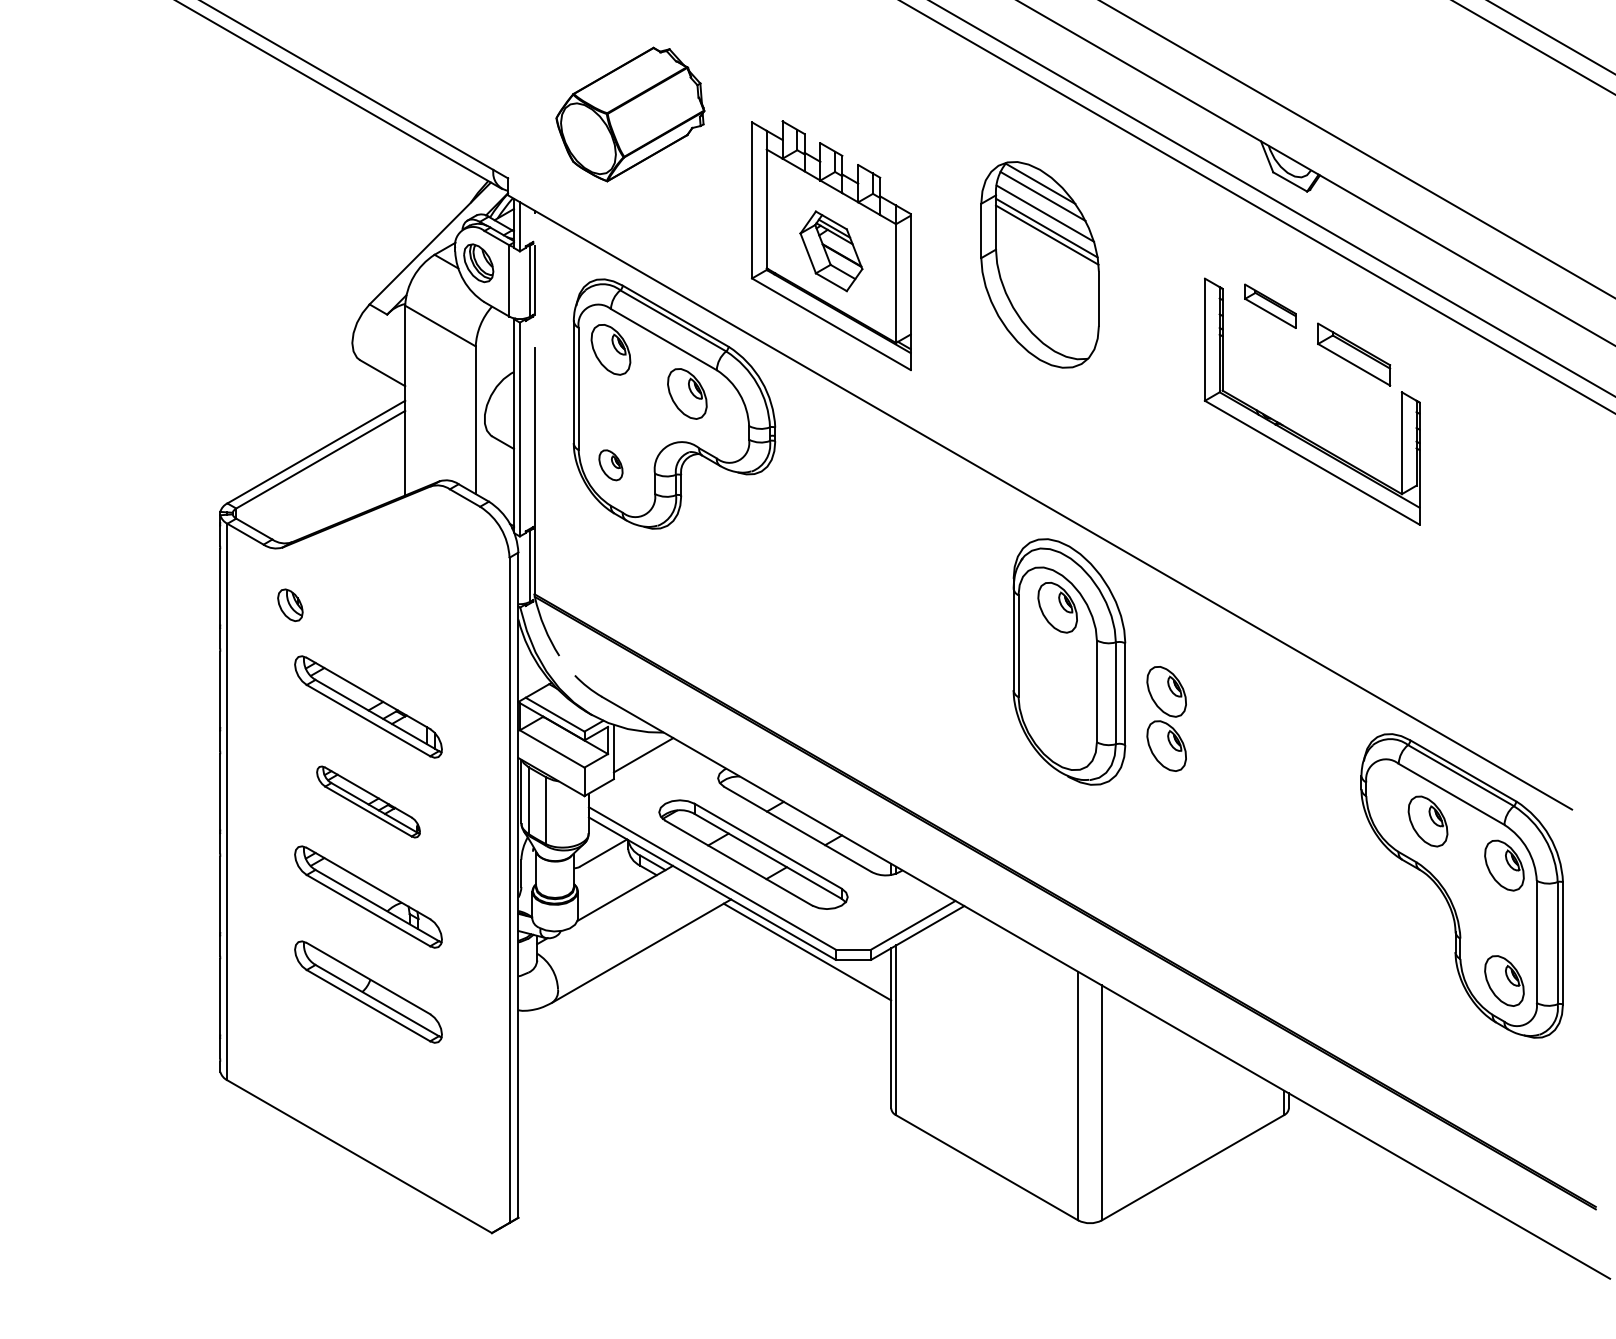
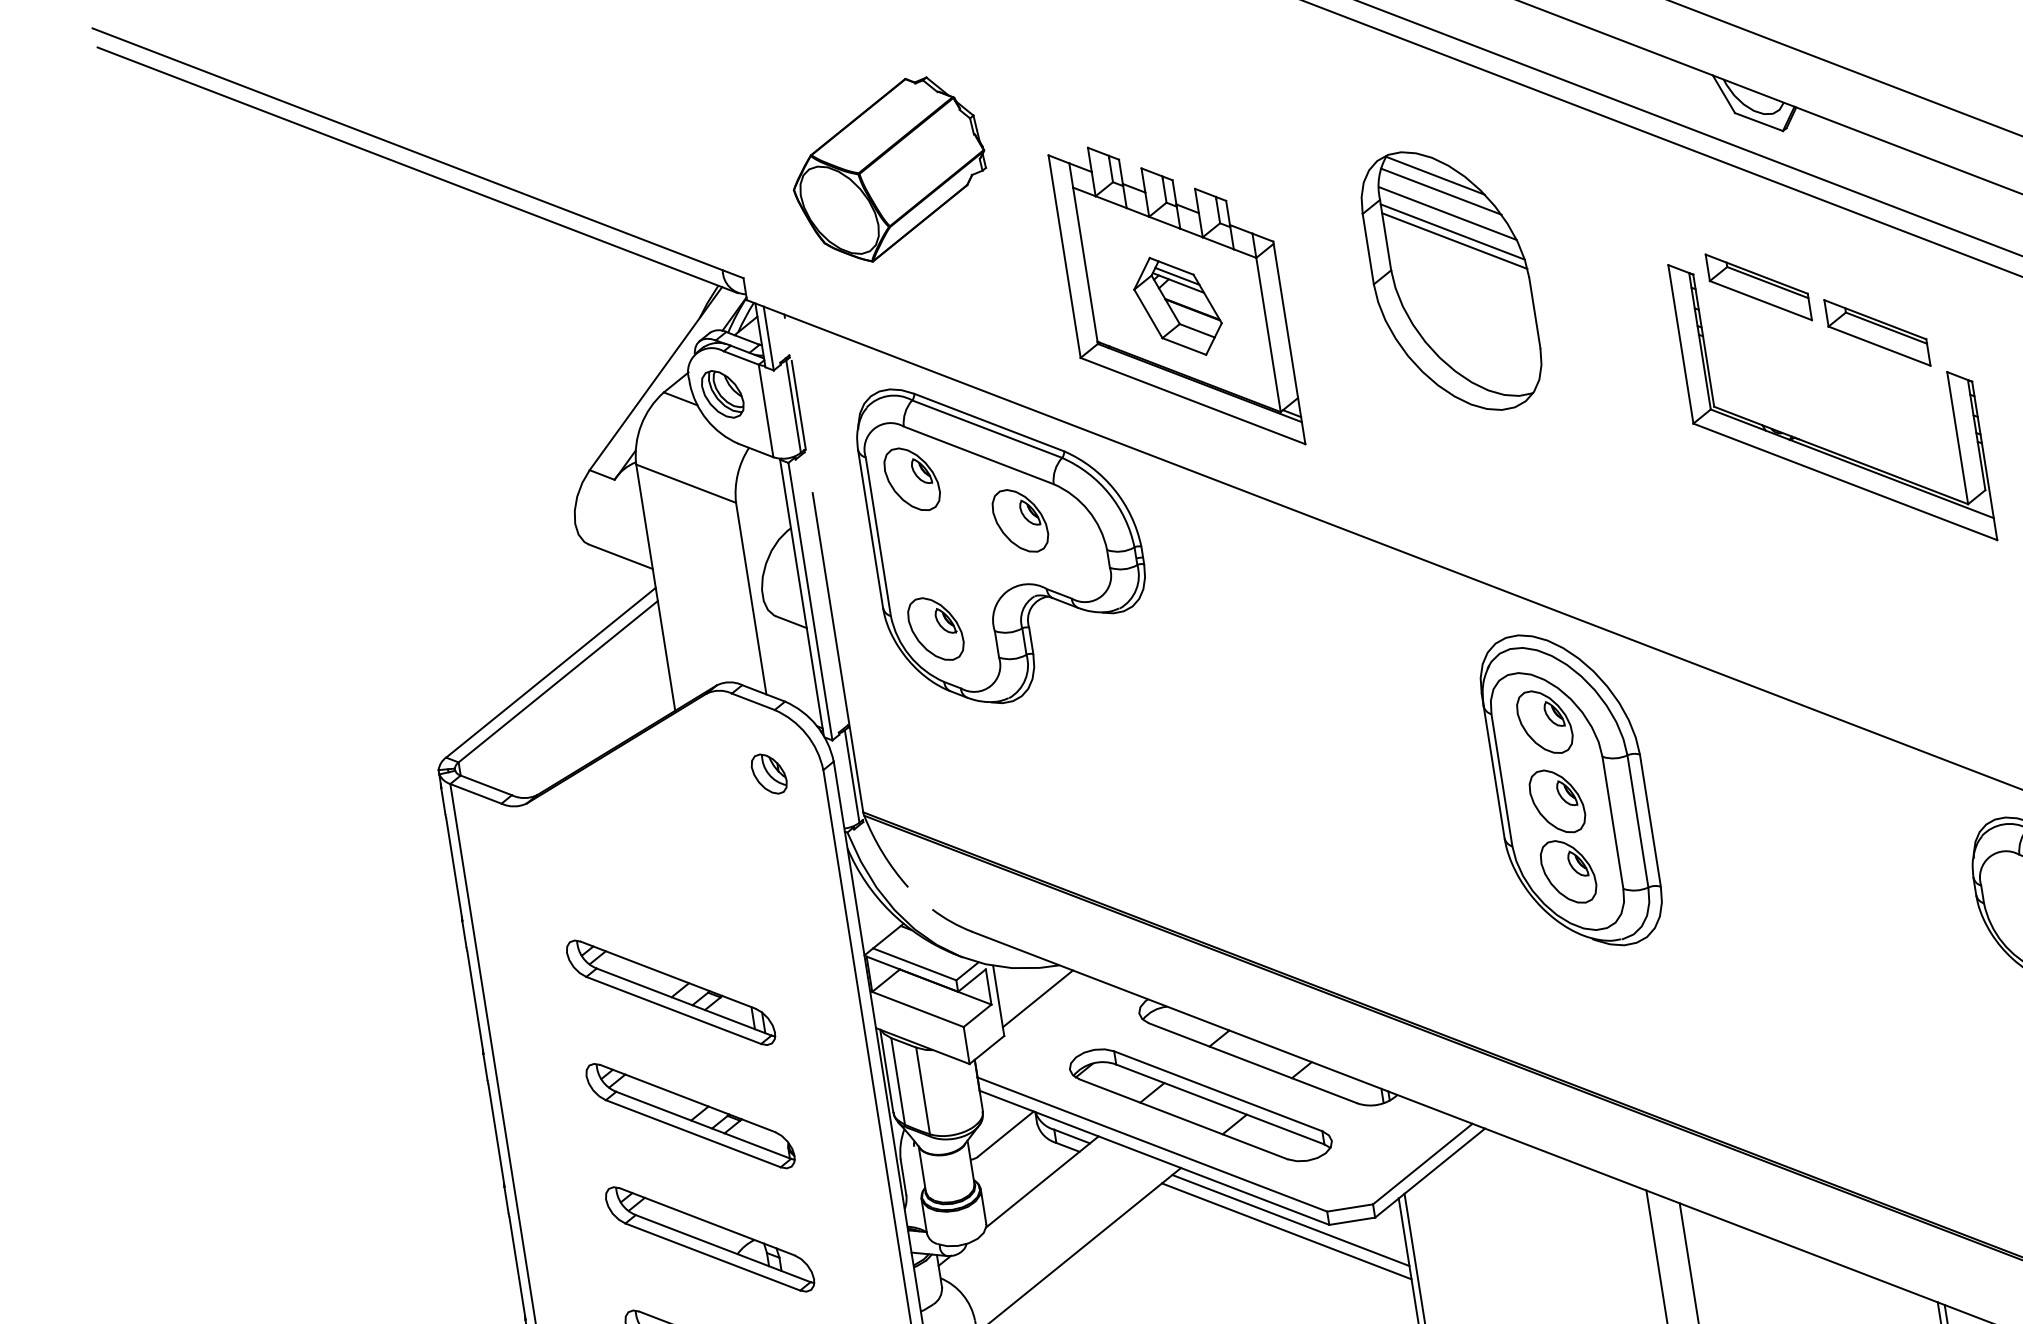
part: (1270, 306) -> (1759, 287), size x1.43
part: (610, 465) -> (935, 629), size x1.67
part: (290, 604) -> (769, 773), moved
part: (1166, 718) -> (1562, 836), moved
part: (368, 801) -> (690, 1115), size x1.43
line: (802, 959) -> (1286, 1231), added

